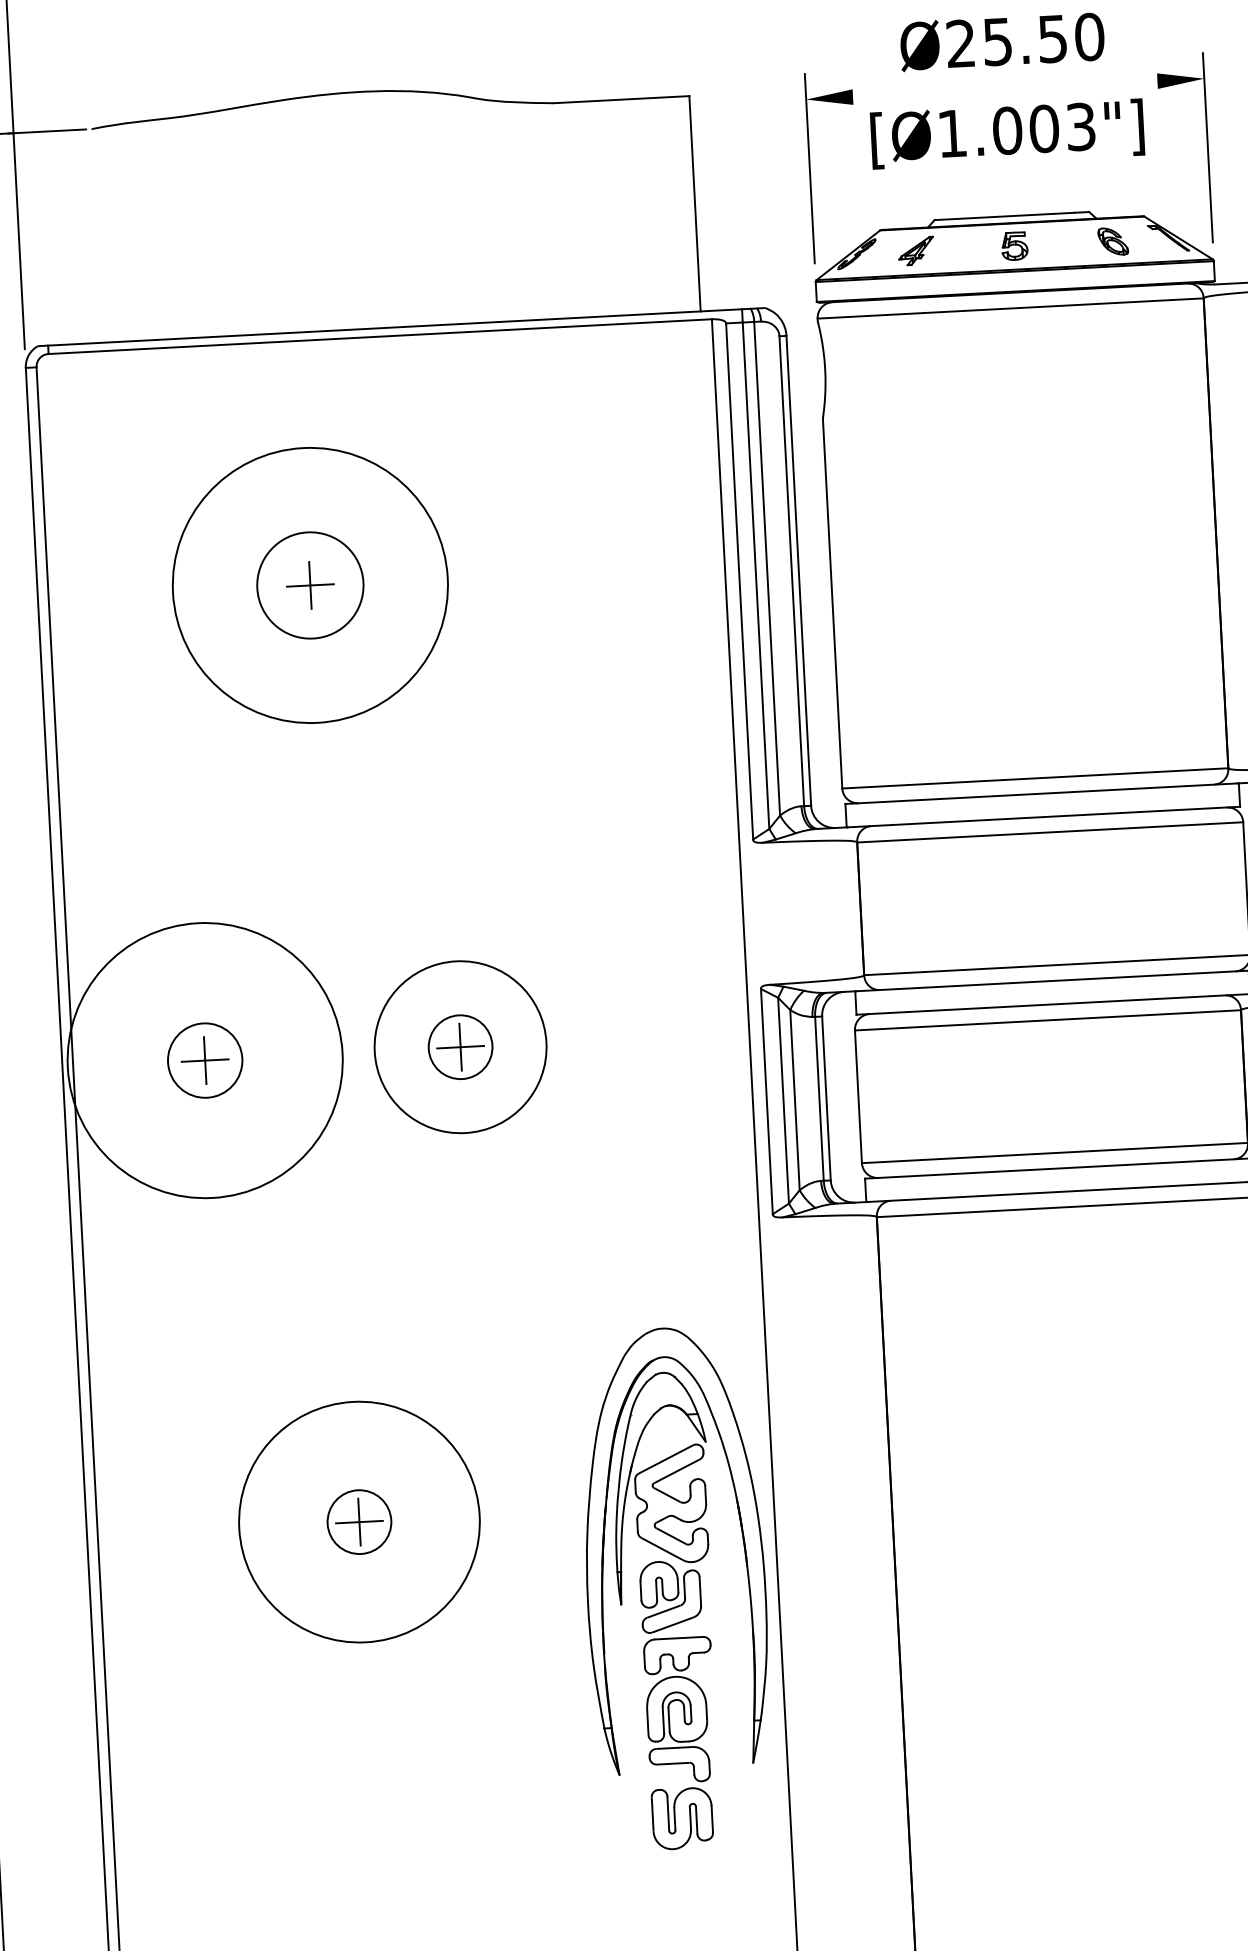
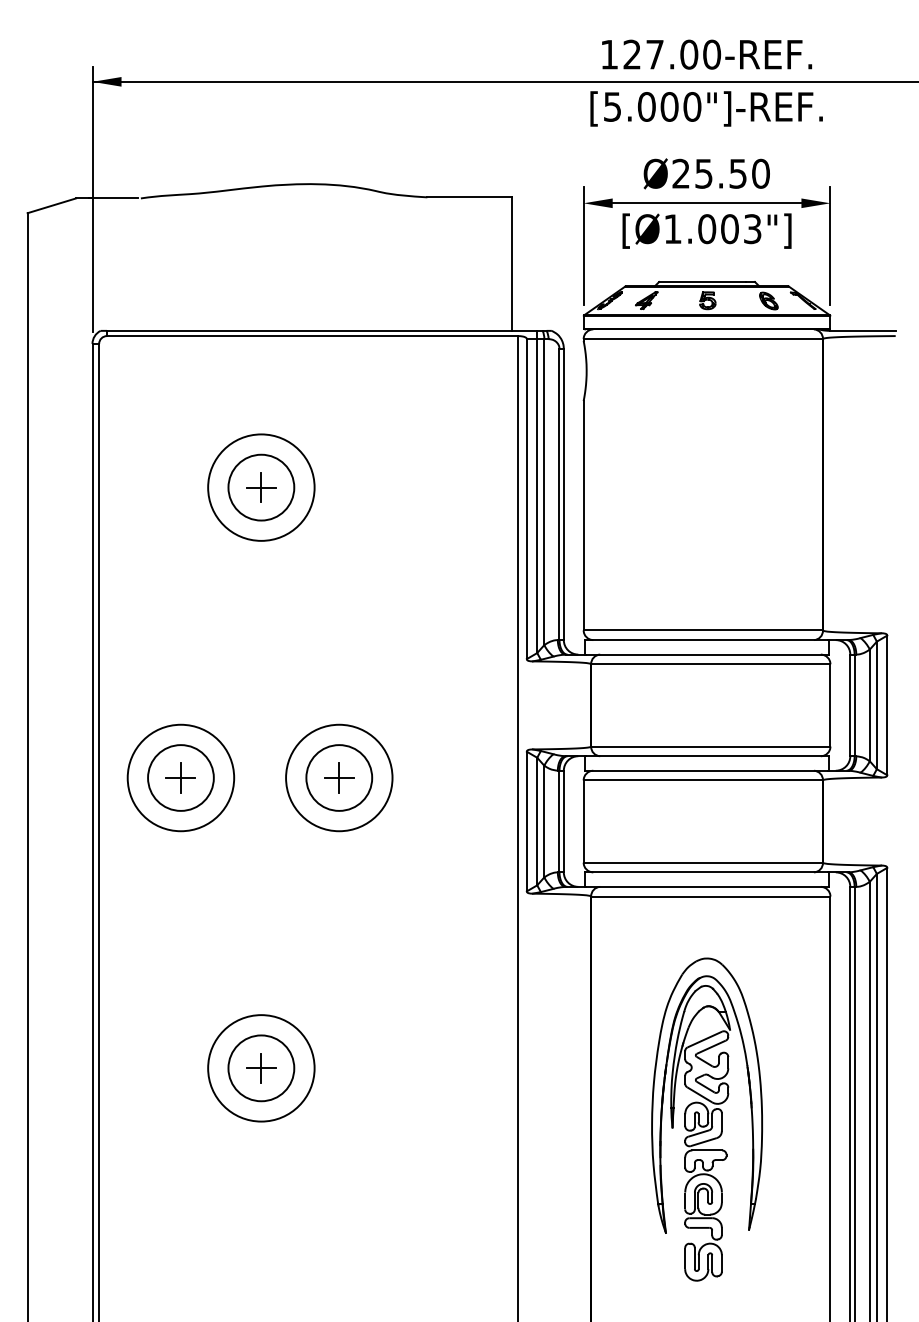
line: (1004, 89) -> (706, 203), added
circle: (310, 585) -> (261, 487), size x0.62
circle: (460, 1046) -> (339, 777), size x1.67
circle: (204, 1059) -> (180, 777), size x0.62
circle: (204, 1059) -> (180, 777), size x1.43
circle: (359, 1522) -> (261, 1068), size x0.71
circle: (359, 1522) -> (261, 1068), size x1.67
part: (676, 1588) -> (707, 1119), moved

